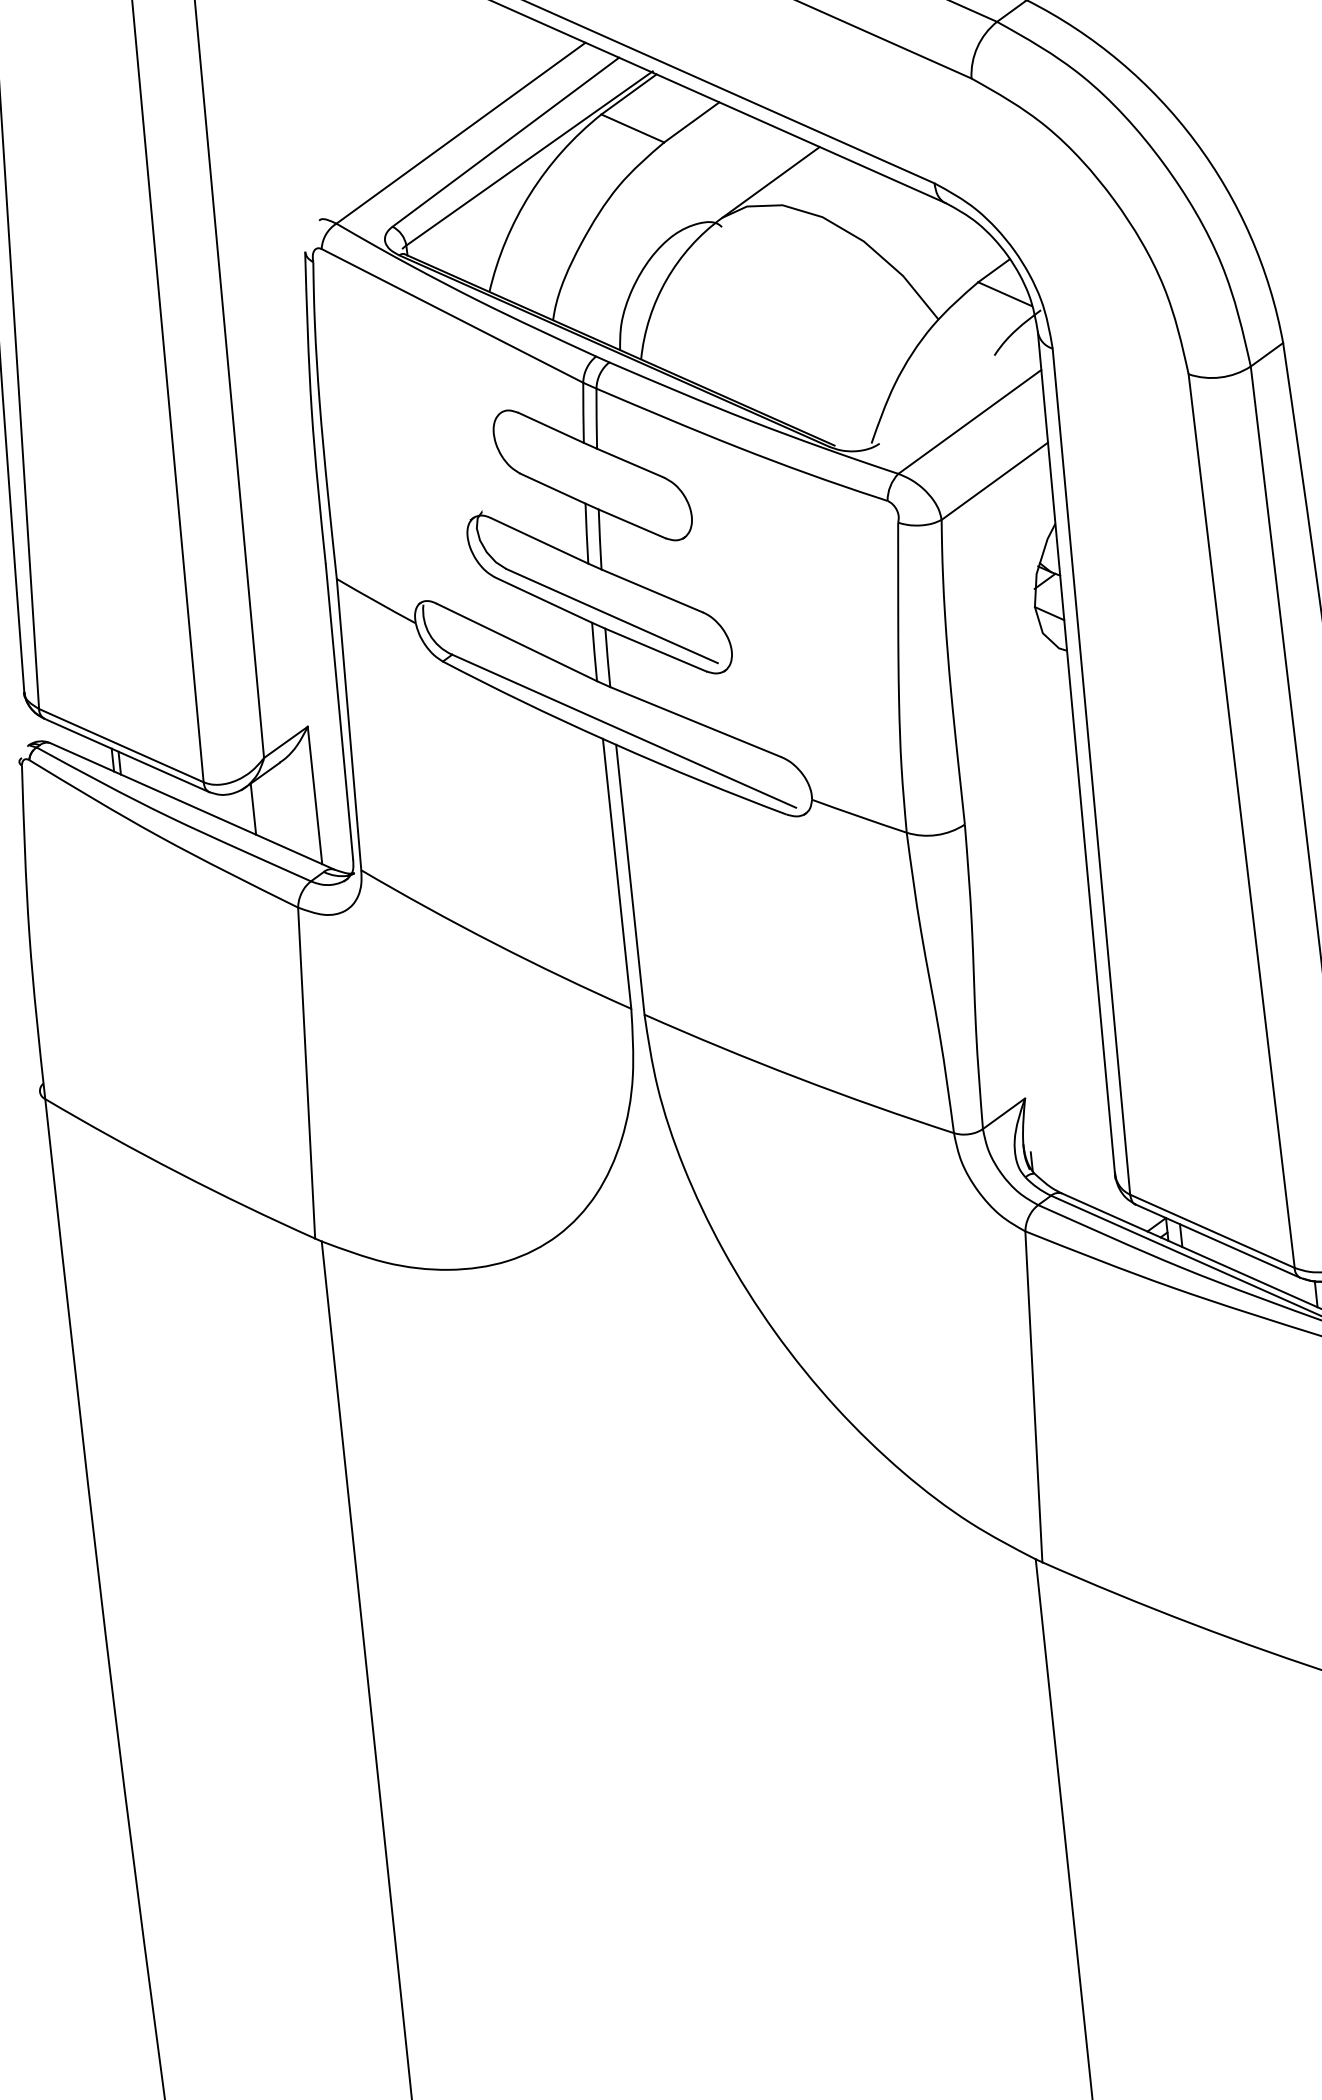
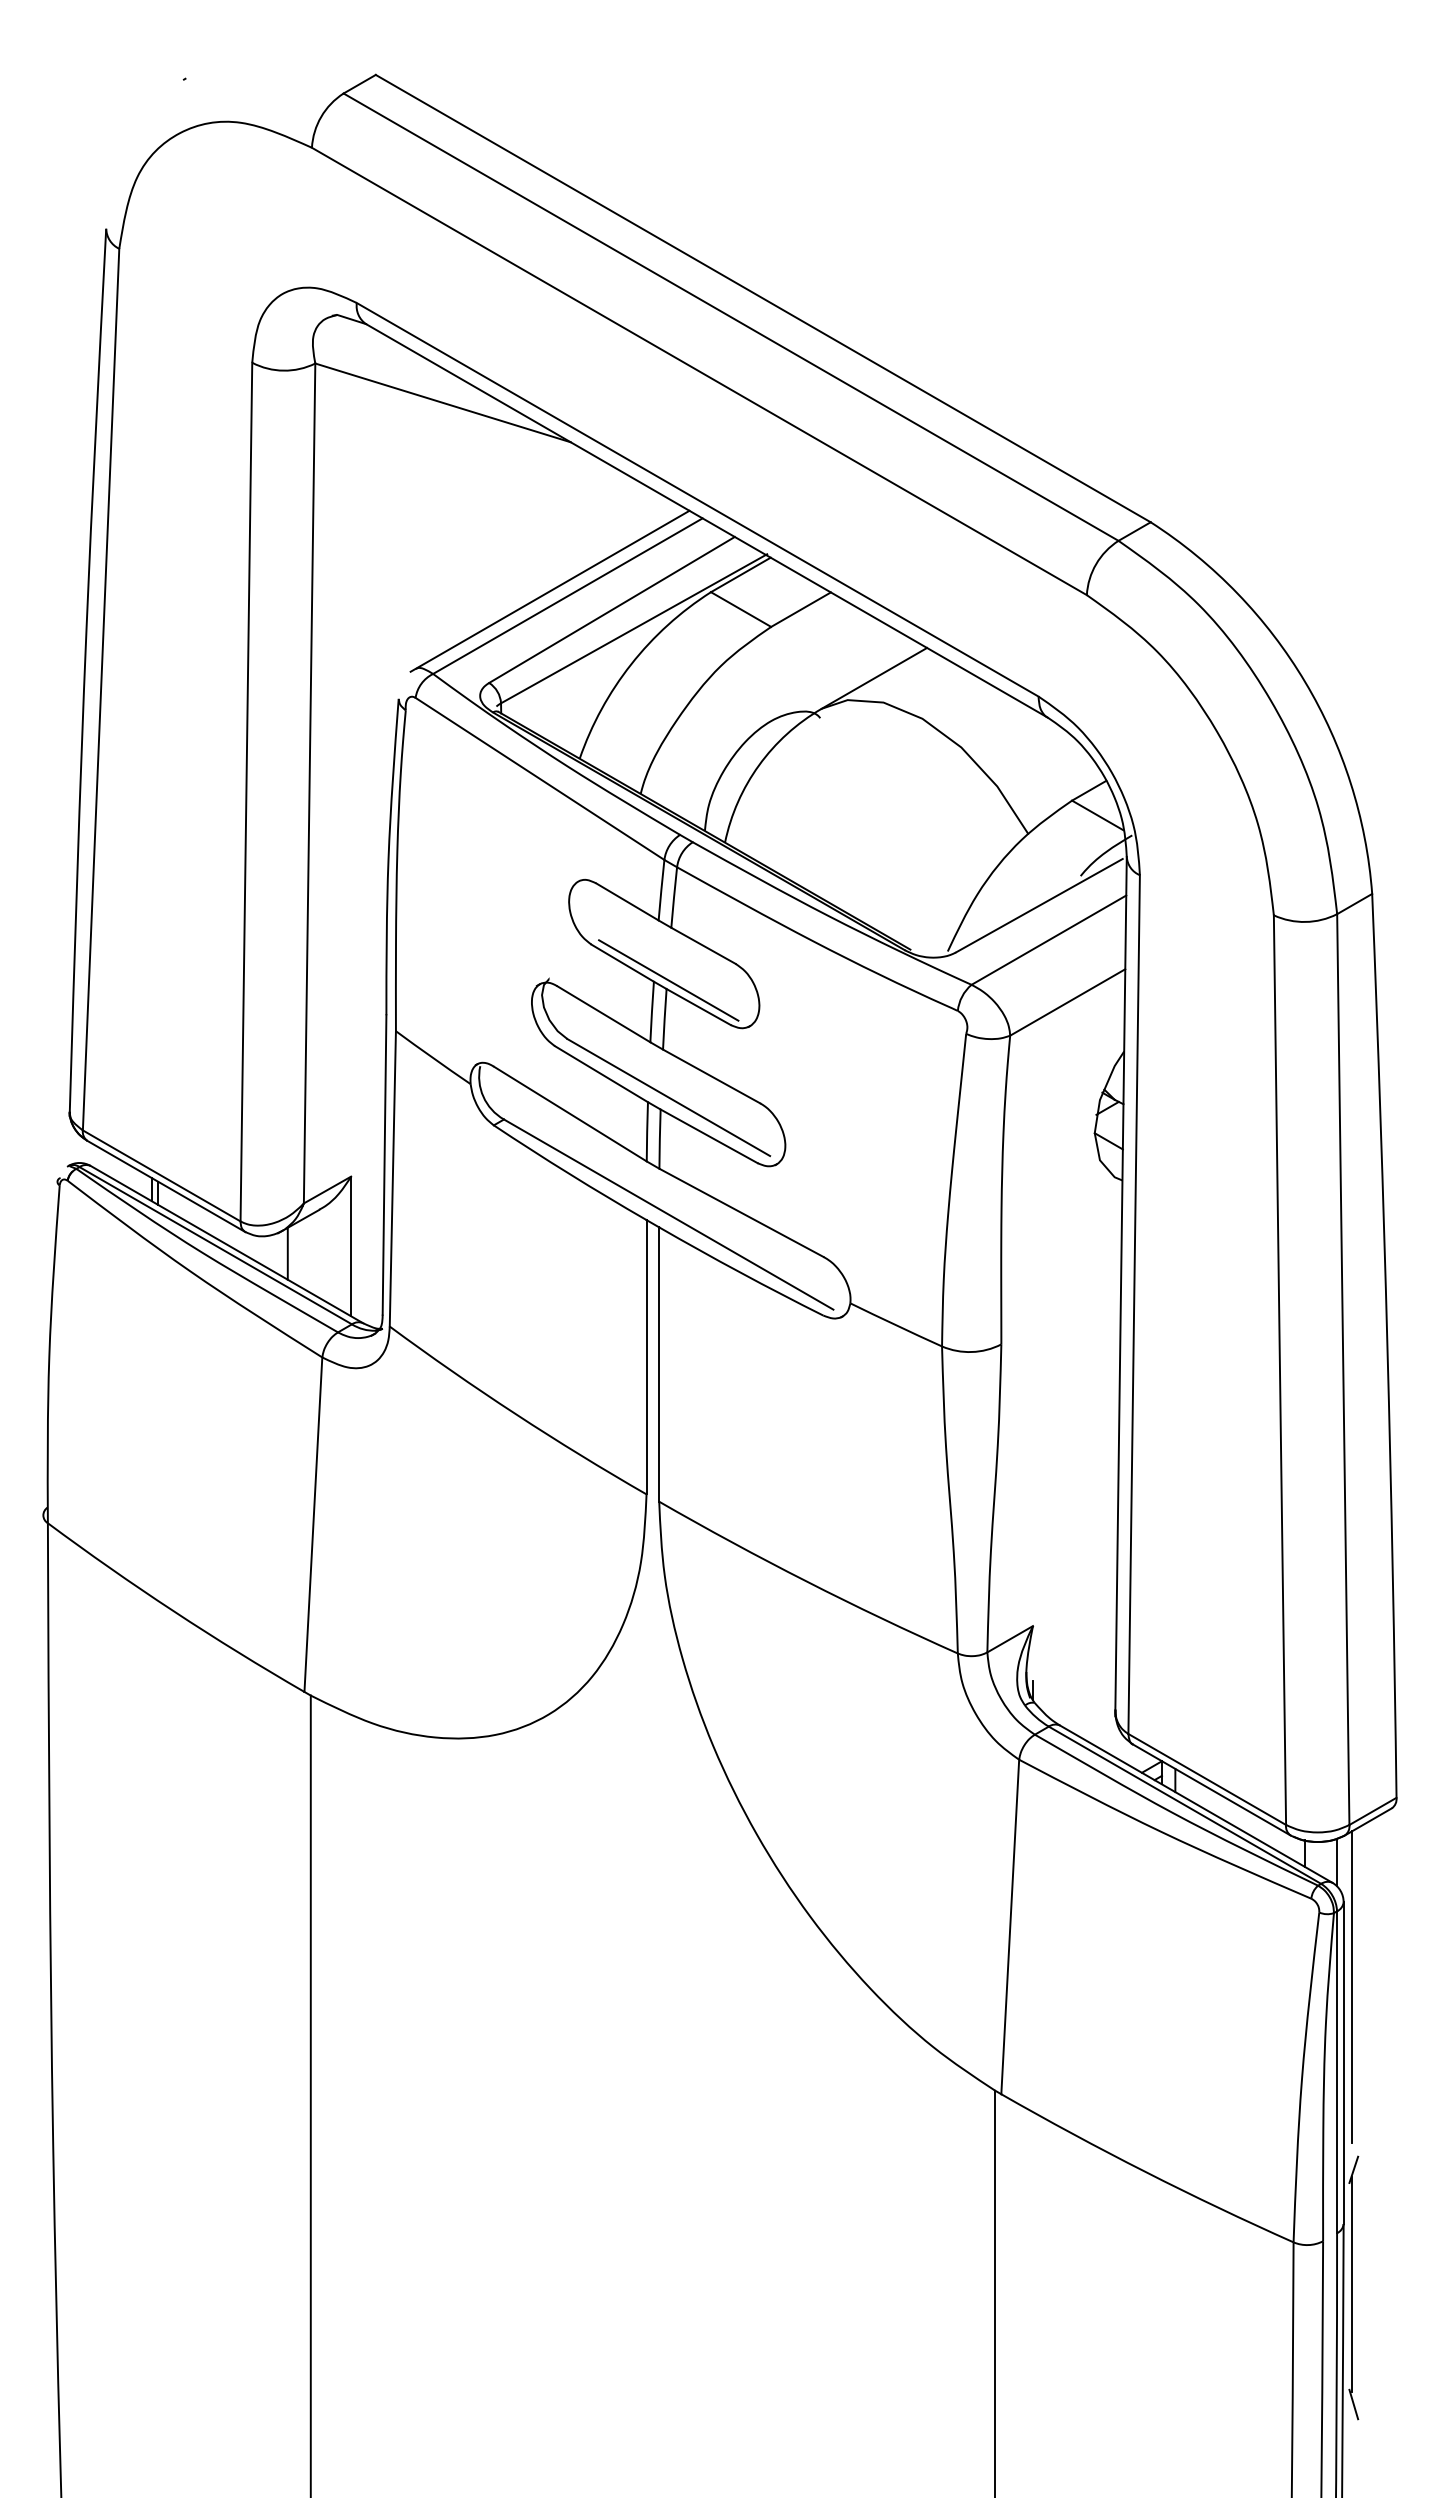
line: (442, 129) -> (549, 590), added
line: (956, 388) -> (1038, 905), added
line: (599, 500) -> (668, 980), added
line: (181, 808) -> (215, 1245), added

